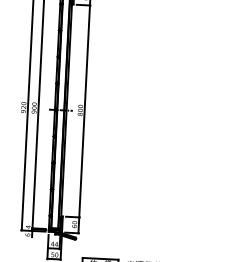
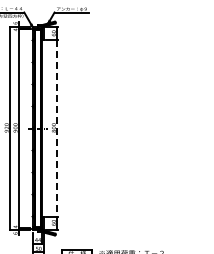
line: (84, 112) -> (57, 129), solid -> dashed

